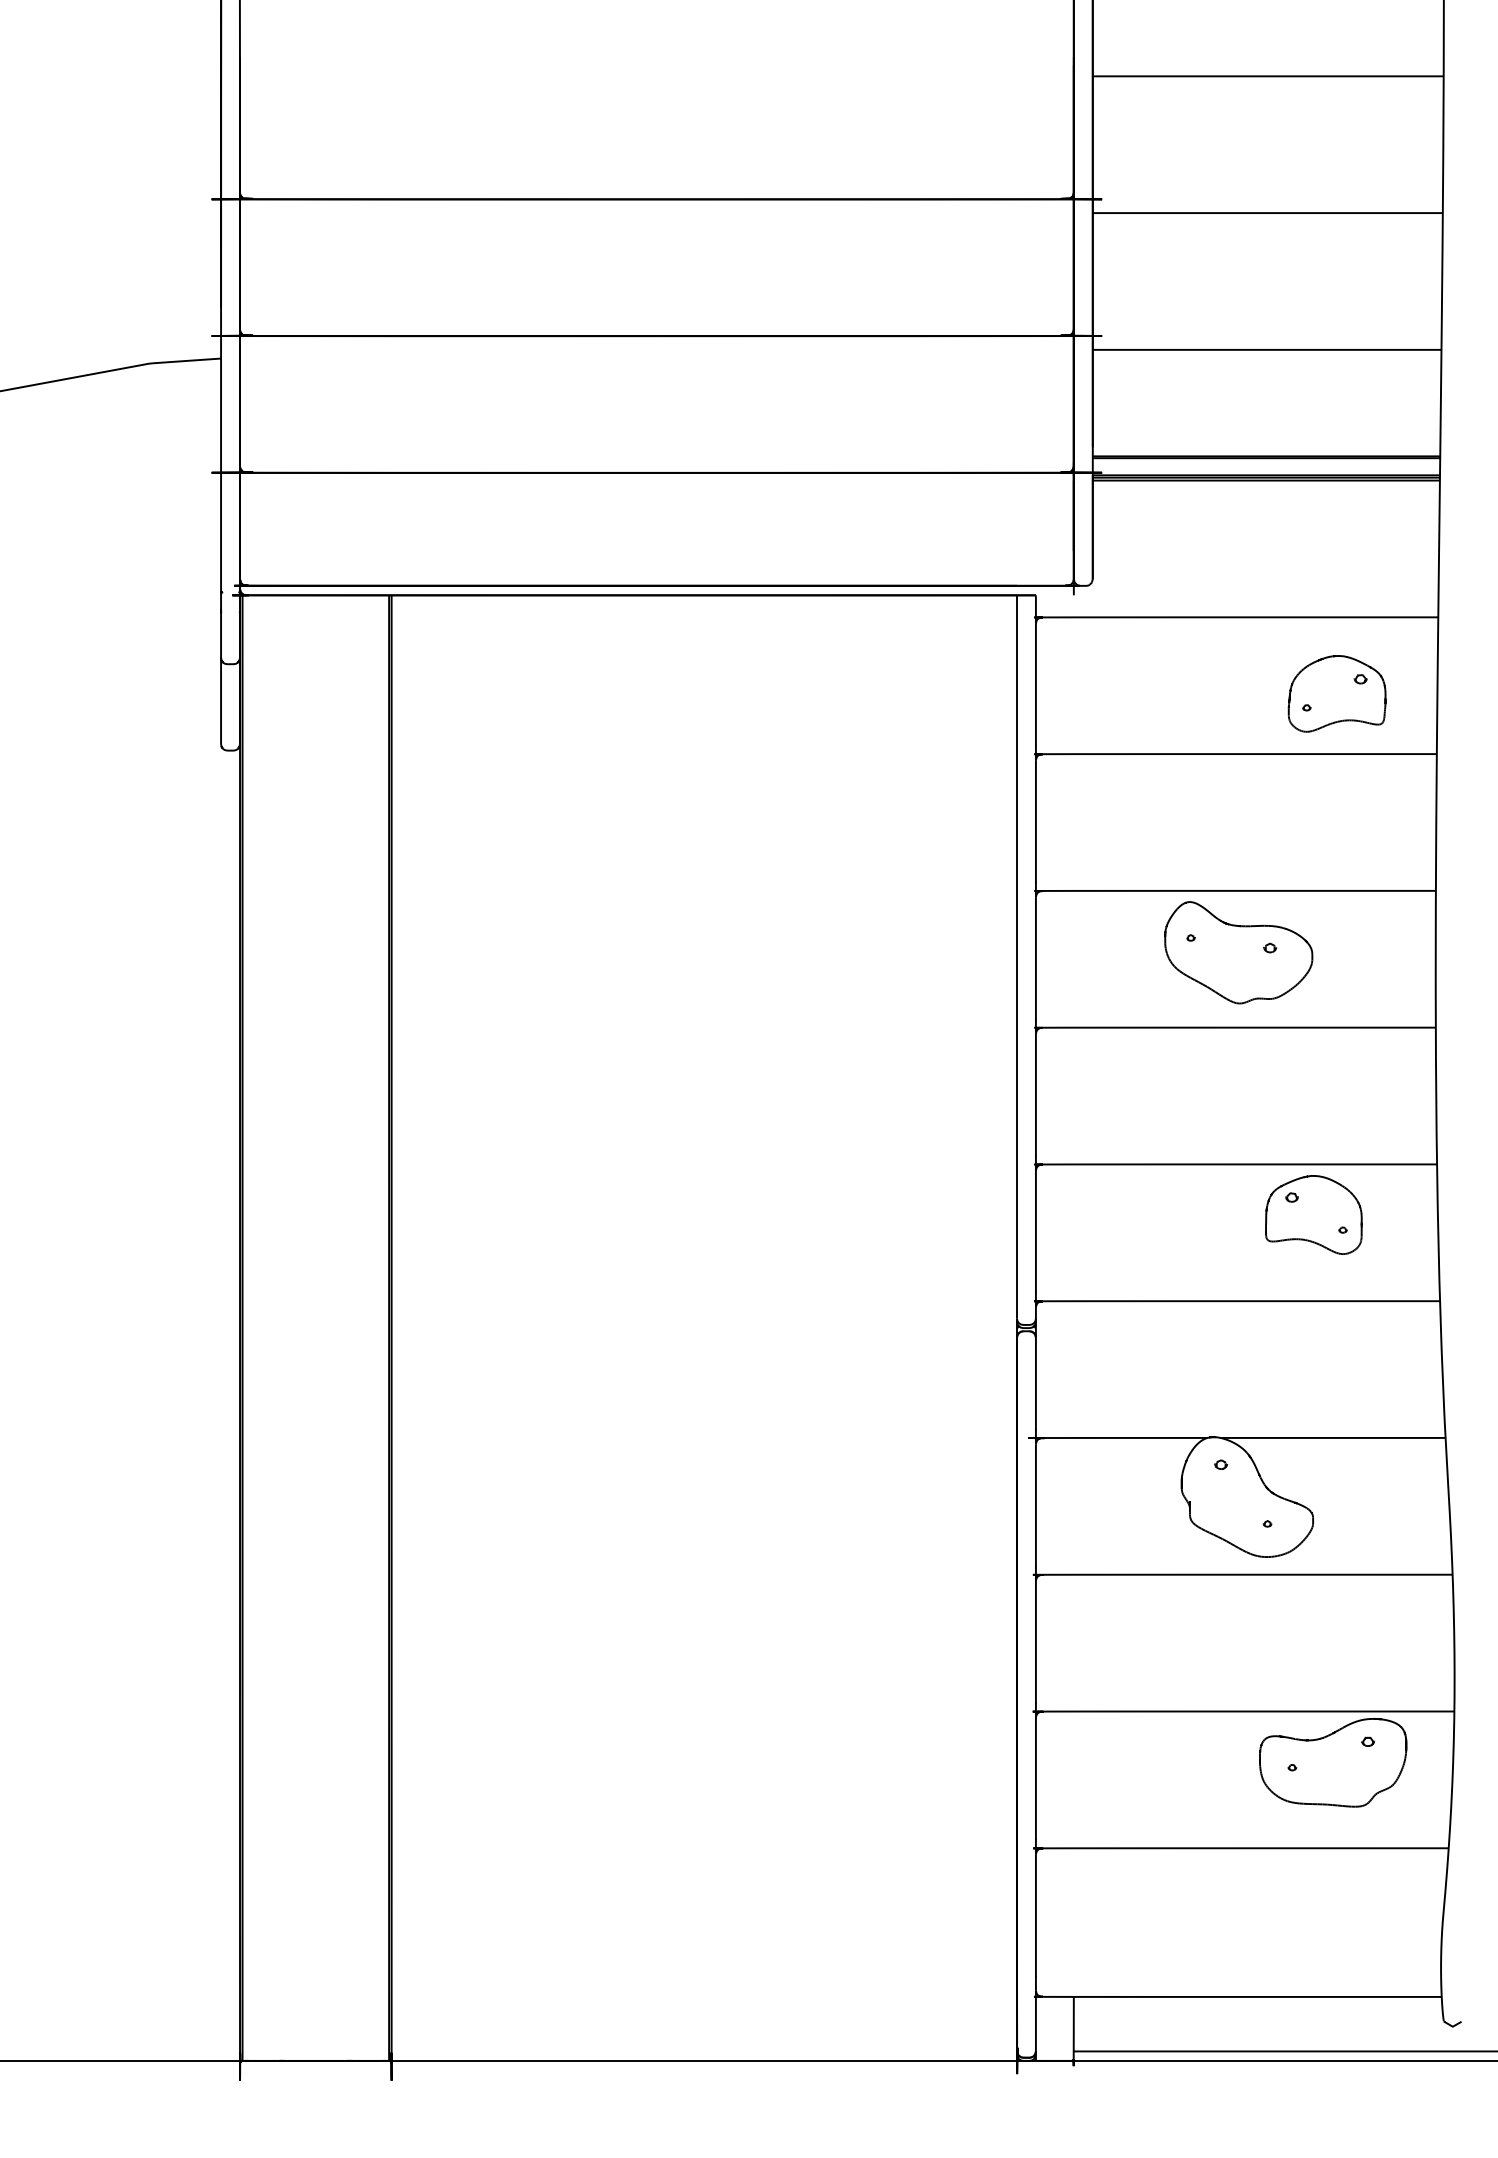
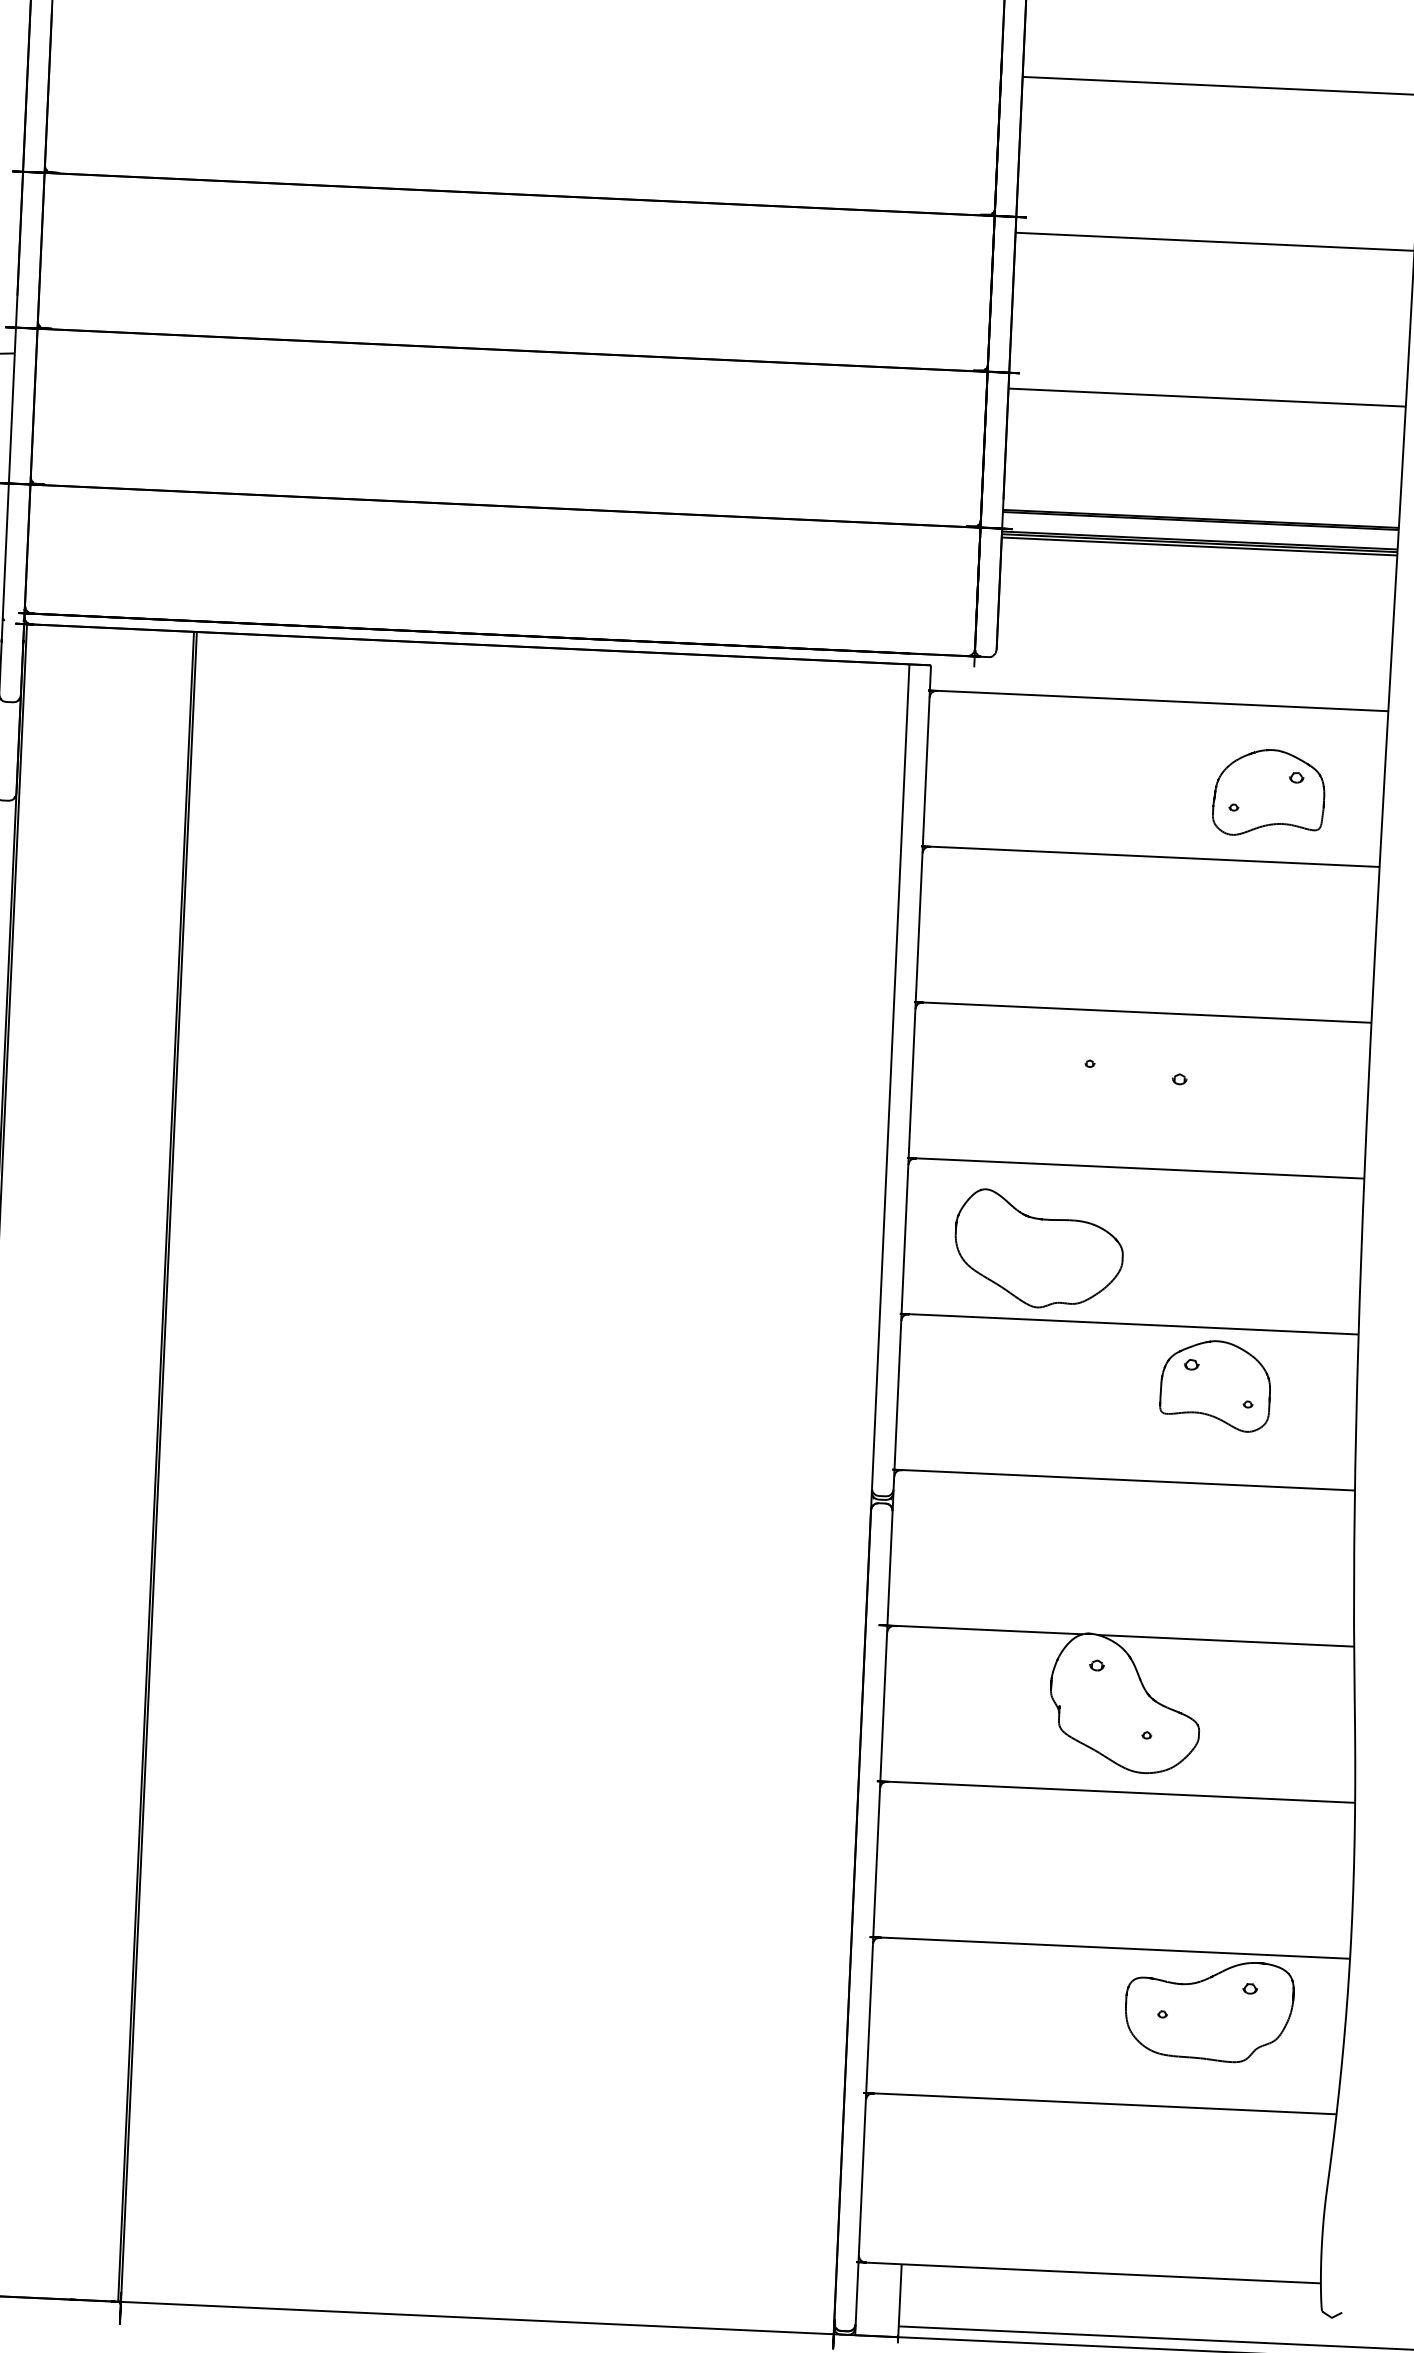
part: (1238, 952) -> (1038, 1249), moved

